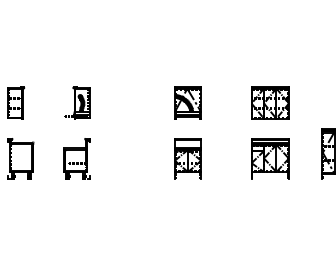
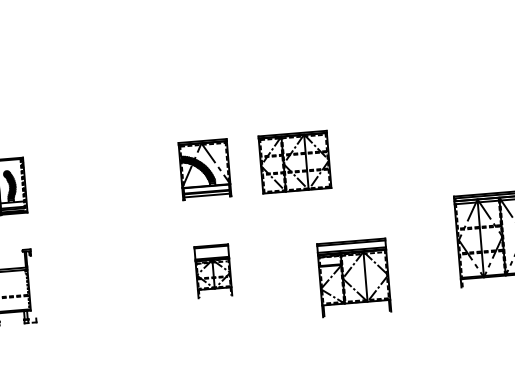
part: (270, 102) -> (295, 161), moved
part: (187, 158) -> (212, 271), size x0.7
part: (270, 158) -> (354, 277), moved

